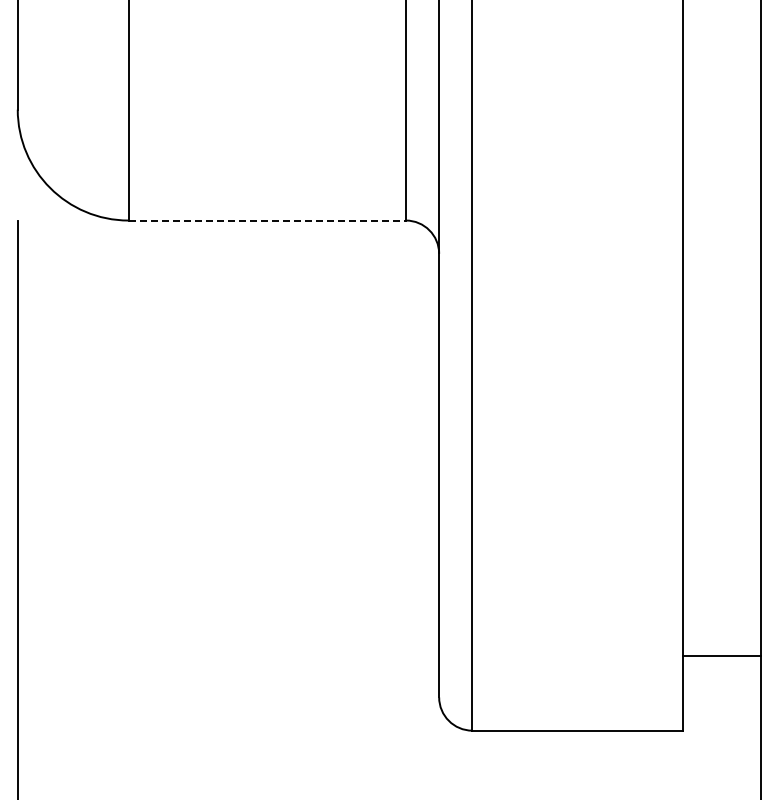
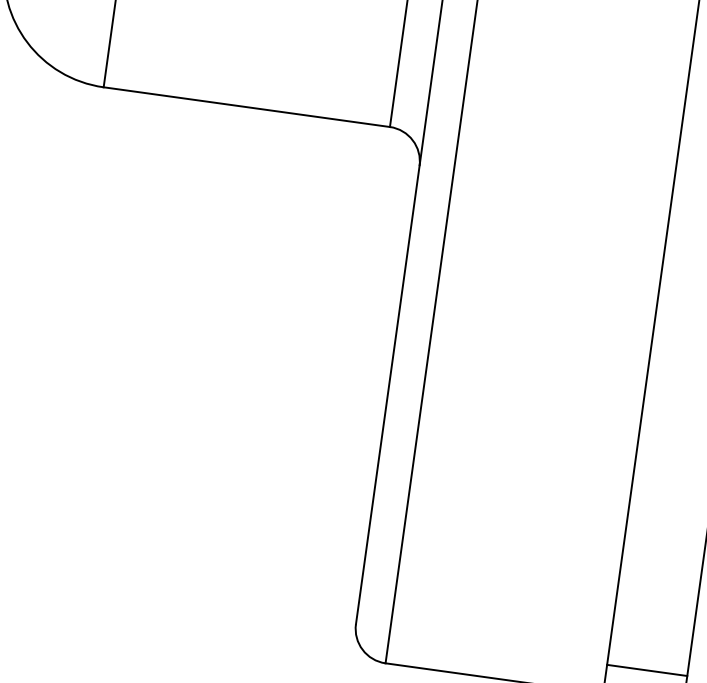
line: (267, 220) -> (247, 107), dashed -> solid
line: (721, 655) -> (646, 669), moved

